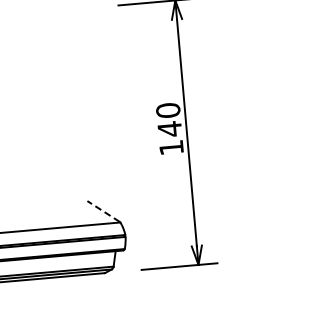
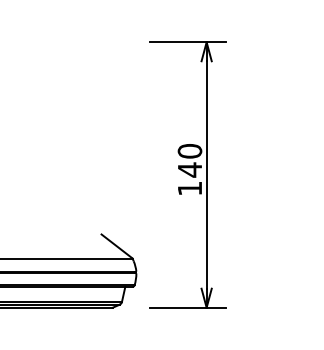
line: (103, 210) -> (116, 245), dashed -> solid

